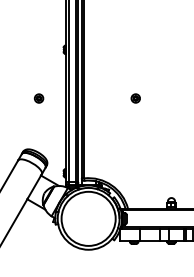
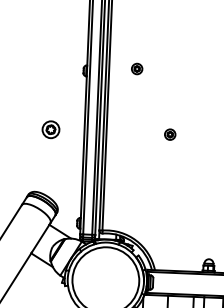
part: (106, 46) -> (136, 68), added
part: (38, 98) -> (50, 129), size x1.6

